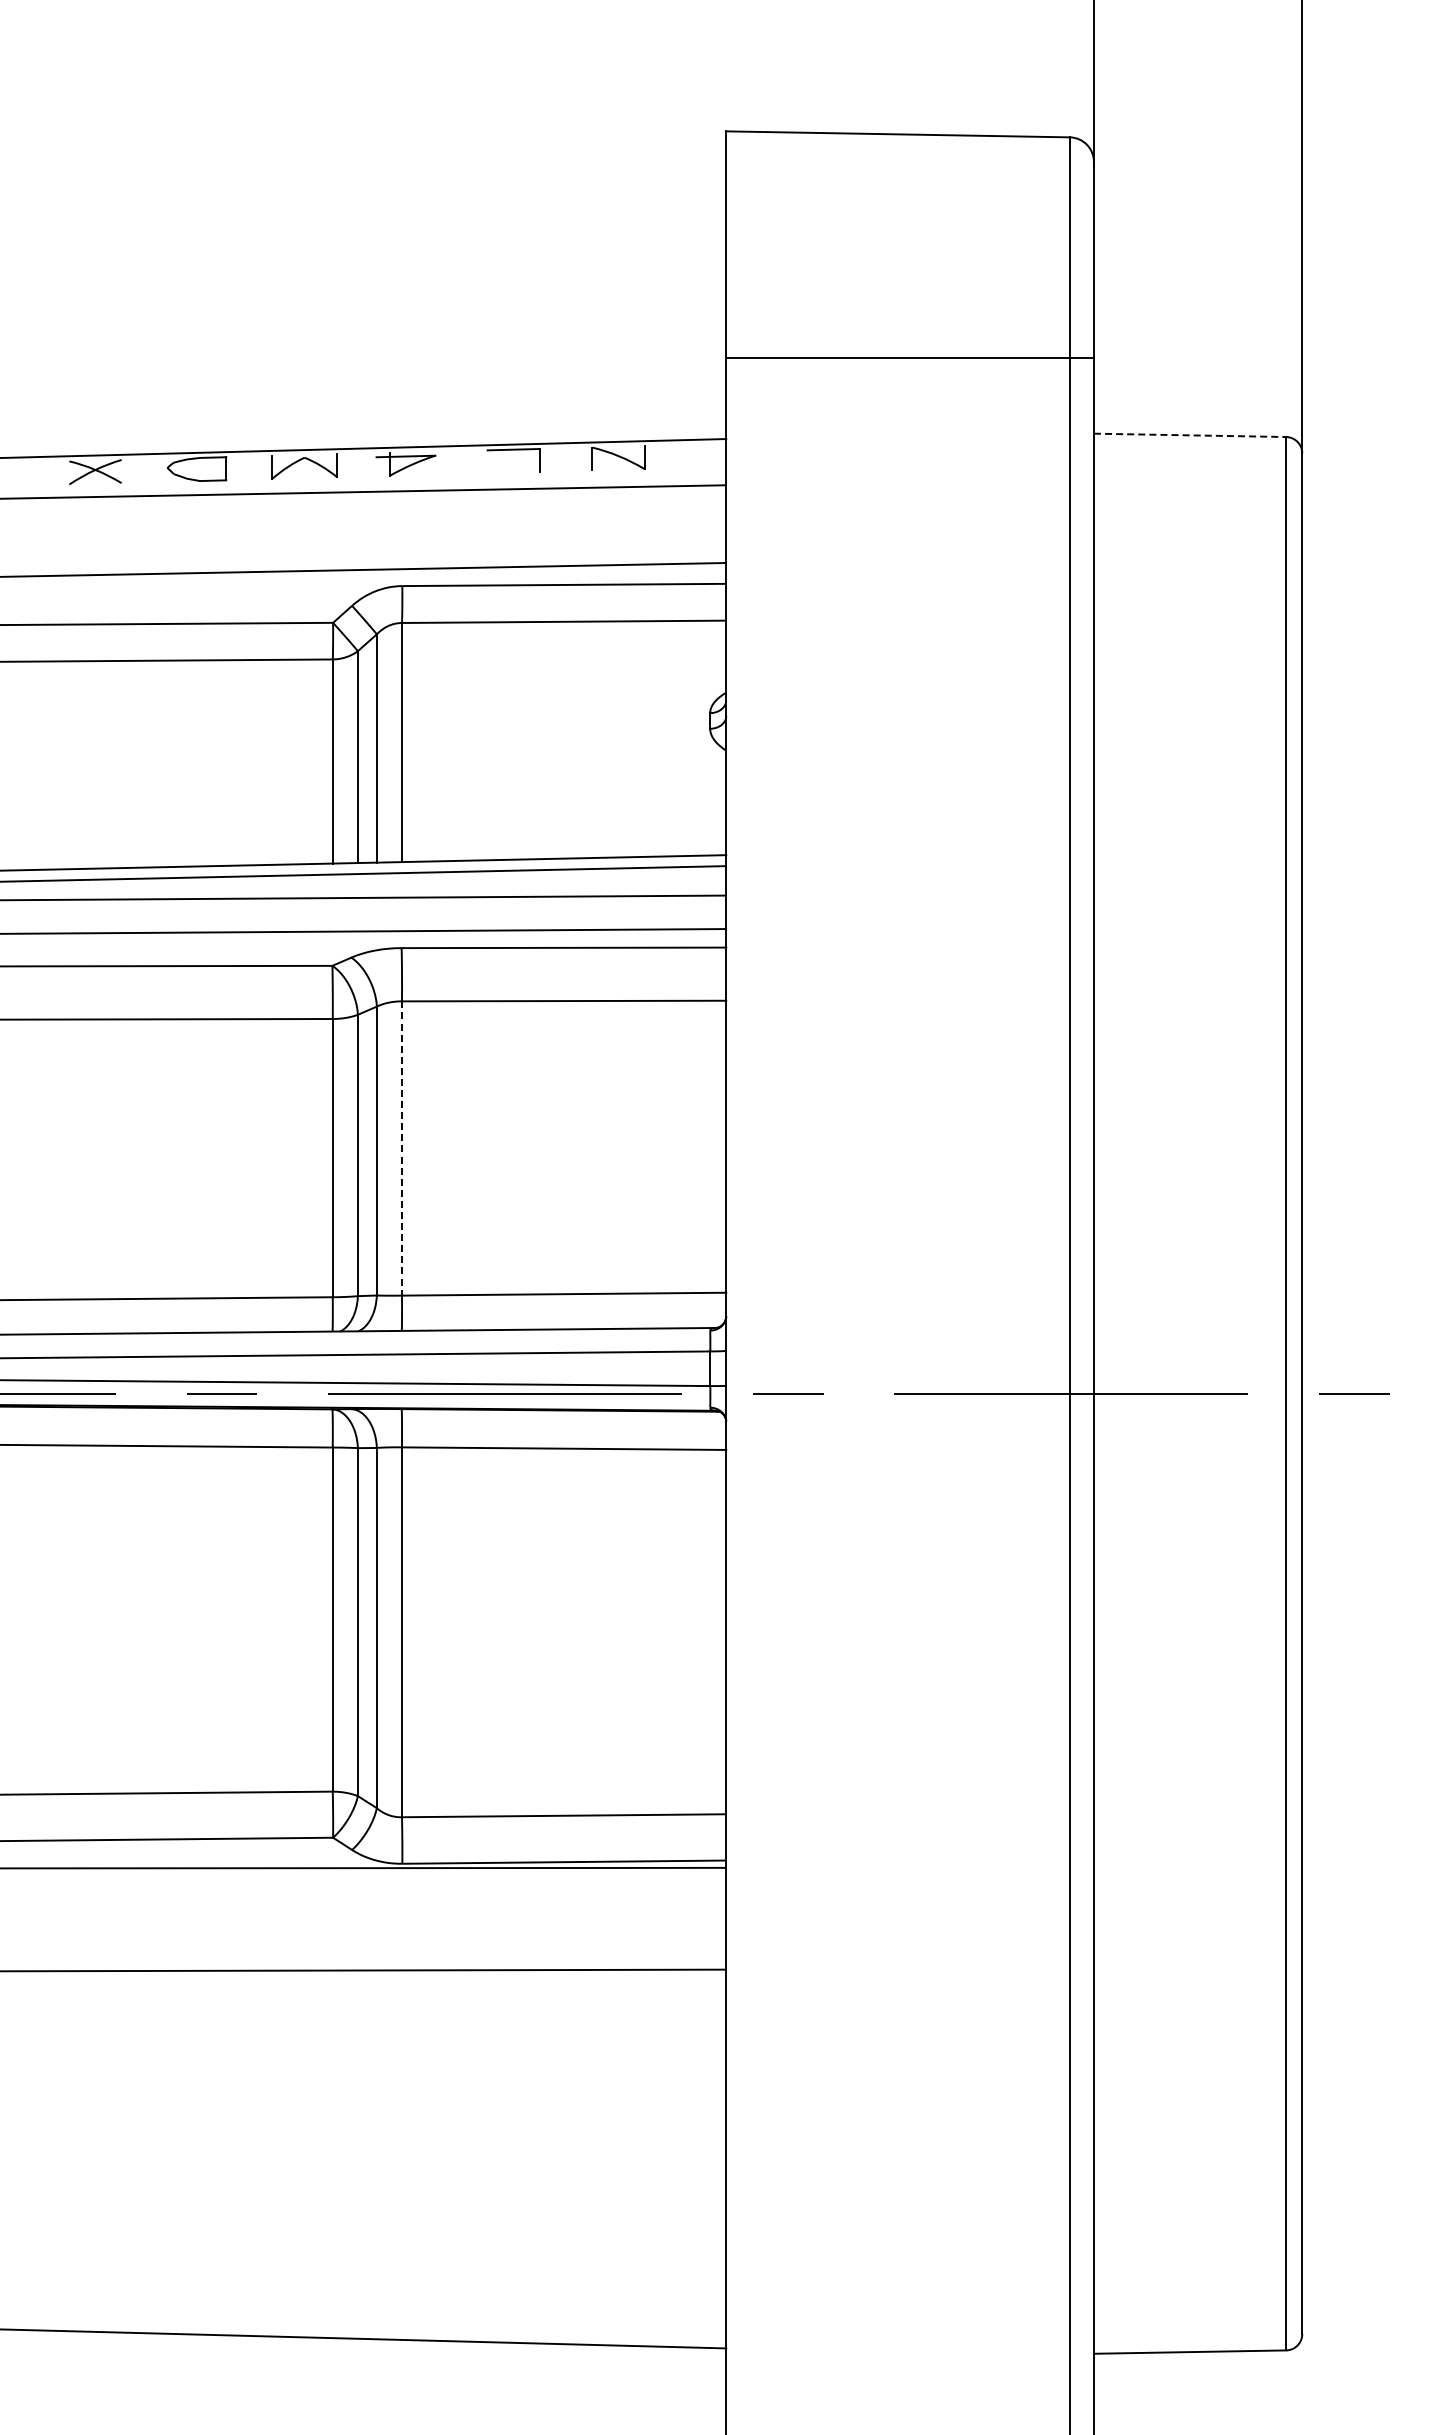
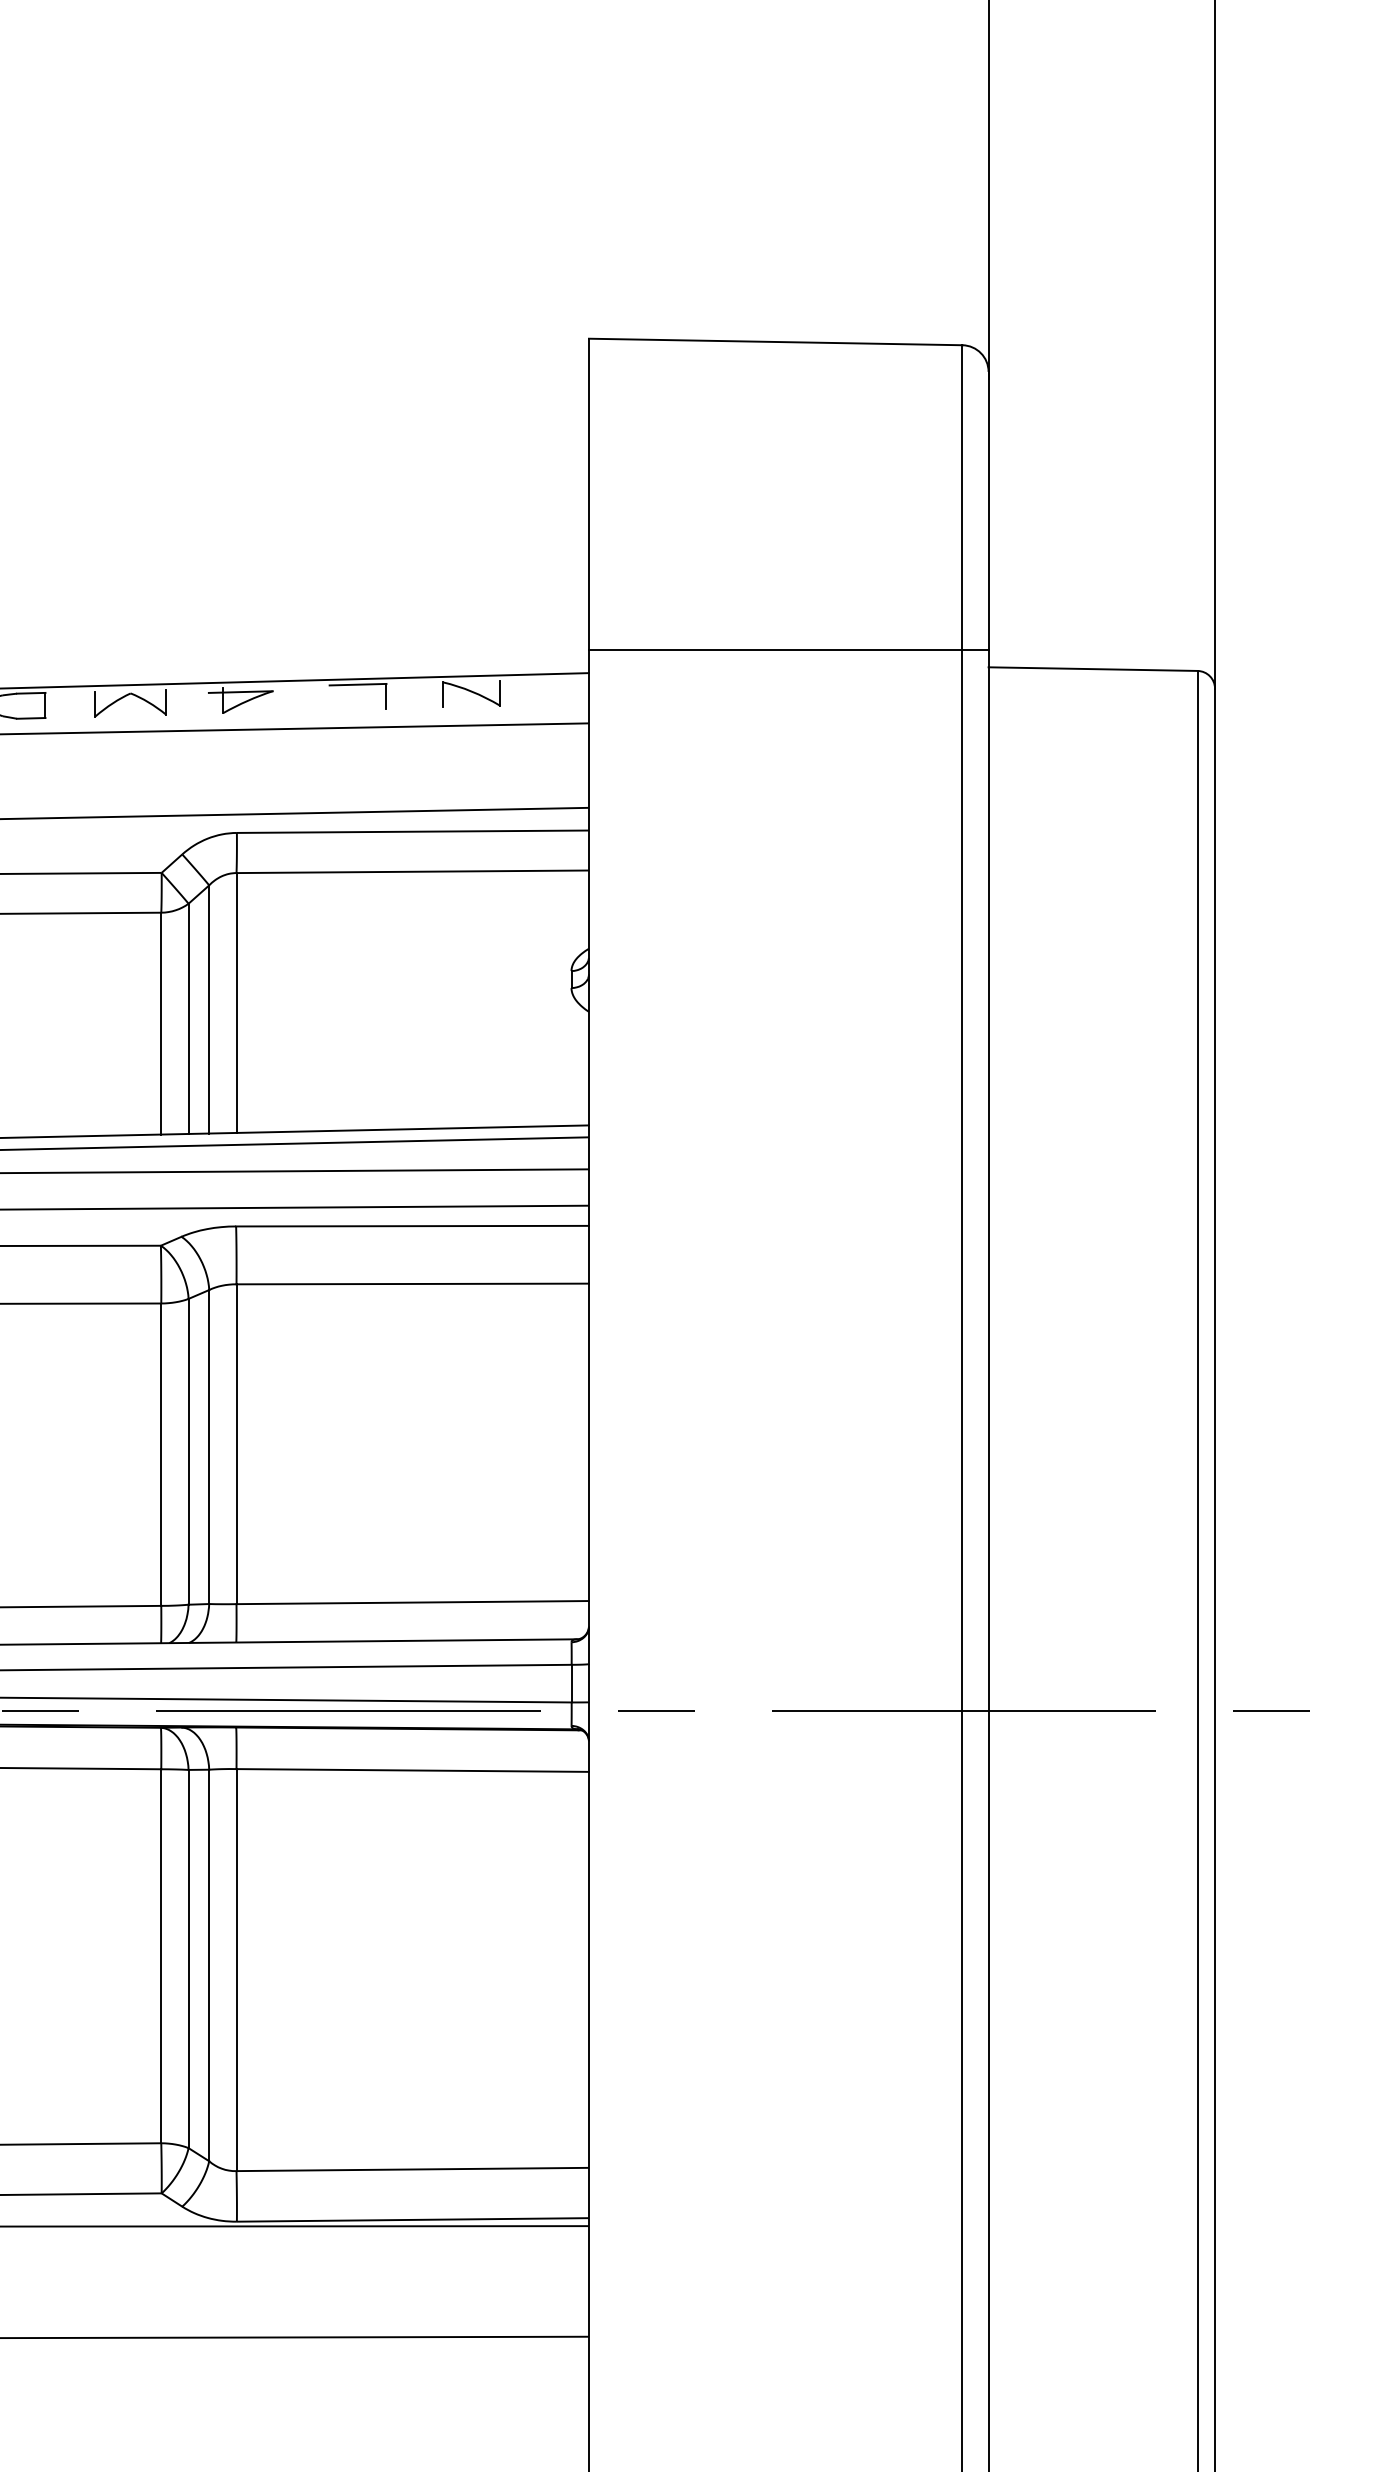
line: (909, 358) -> (788, 649), moved
line: (1190, 435) -> (1093, 669), dashed -> solid
line: (401, 1148) -> (235, 1444), dashed -> solid

